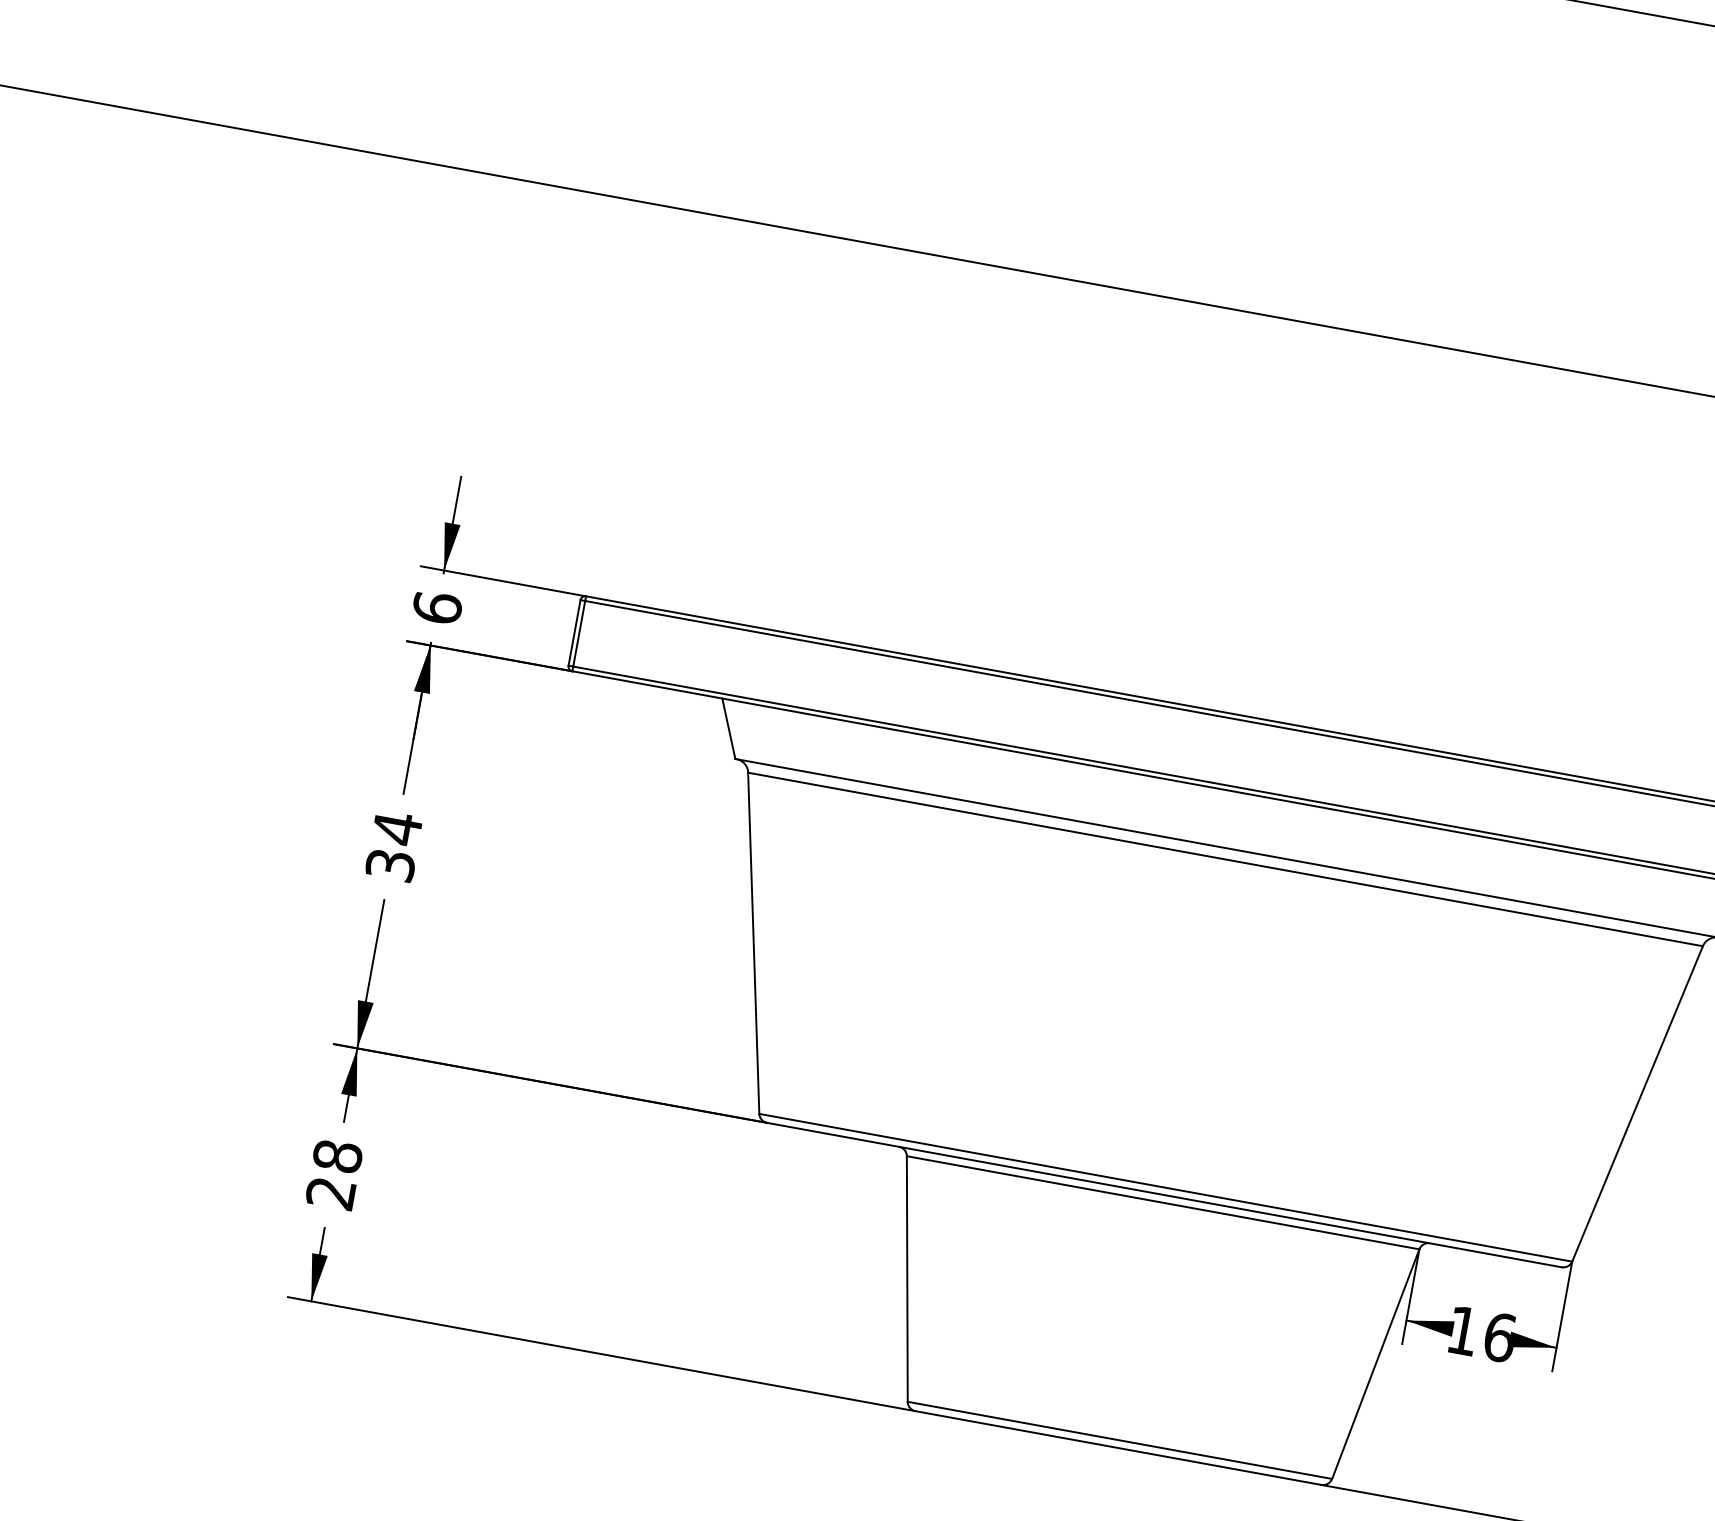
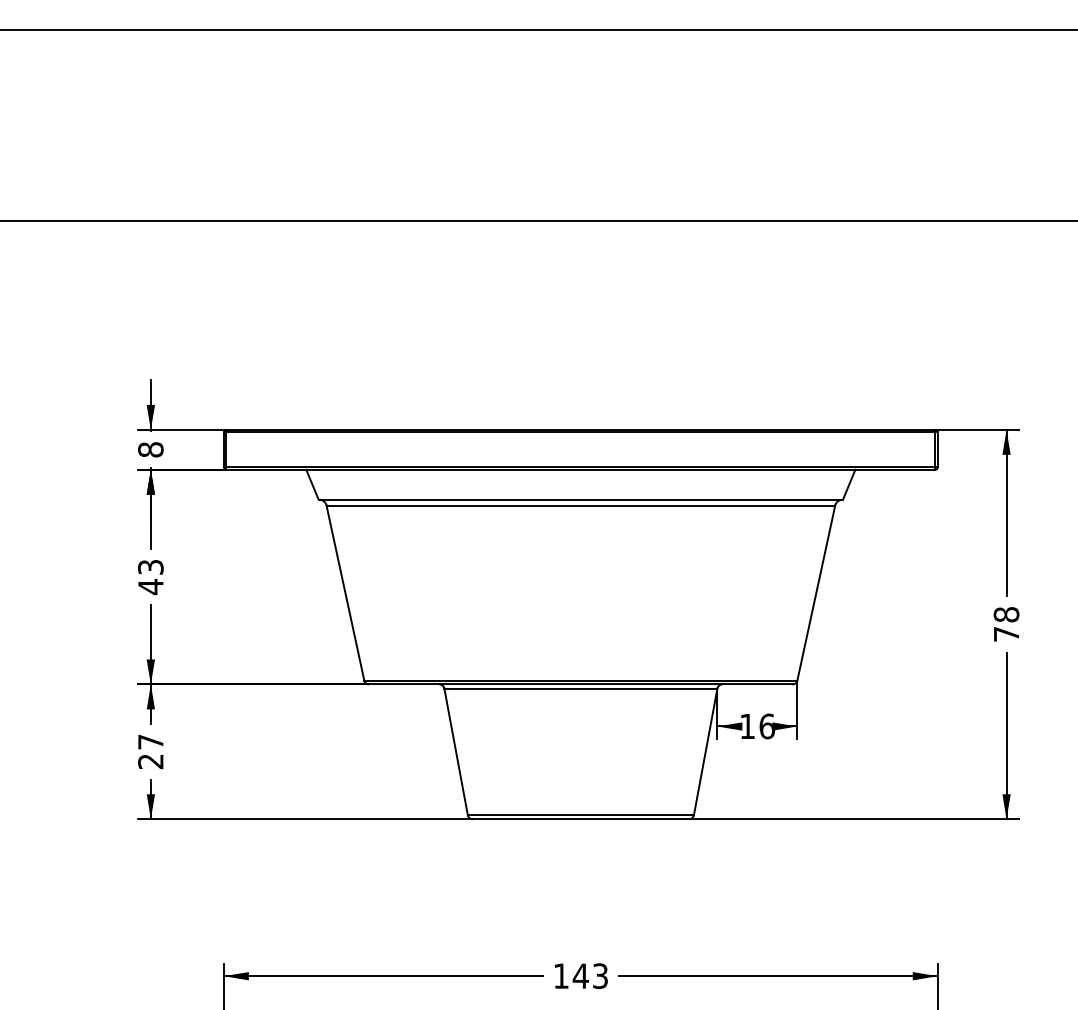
text: (436, 607) -> (150, 449), 6 -> 8
text: (393, 847) -> (150, 577), 34 -> 43
text: (337, 1155) -> (150, 741), 28 -> 27

